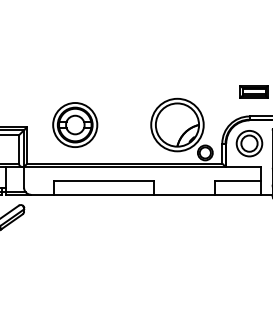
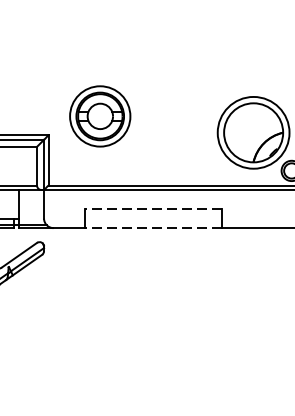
part: (75, 124) -> (100, 115), moved
line: (104, 180) -> (153, 208), solid -> dashed
line: (104, 194) -> (153, 227), solid -> dashed

